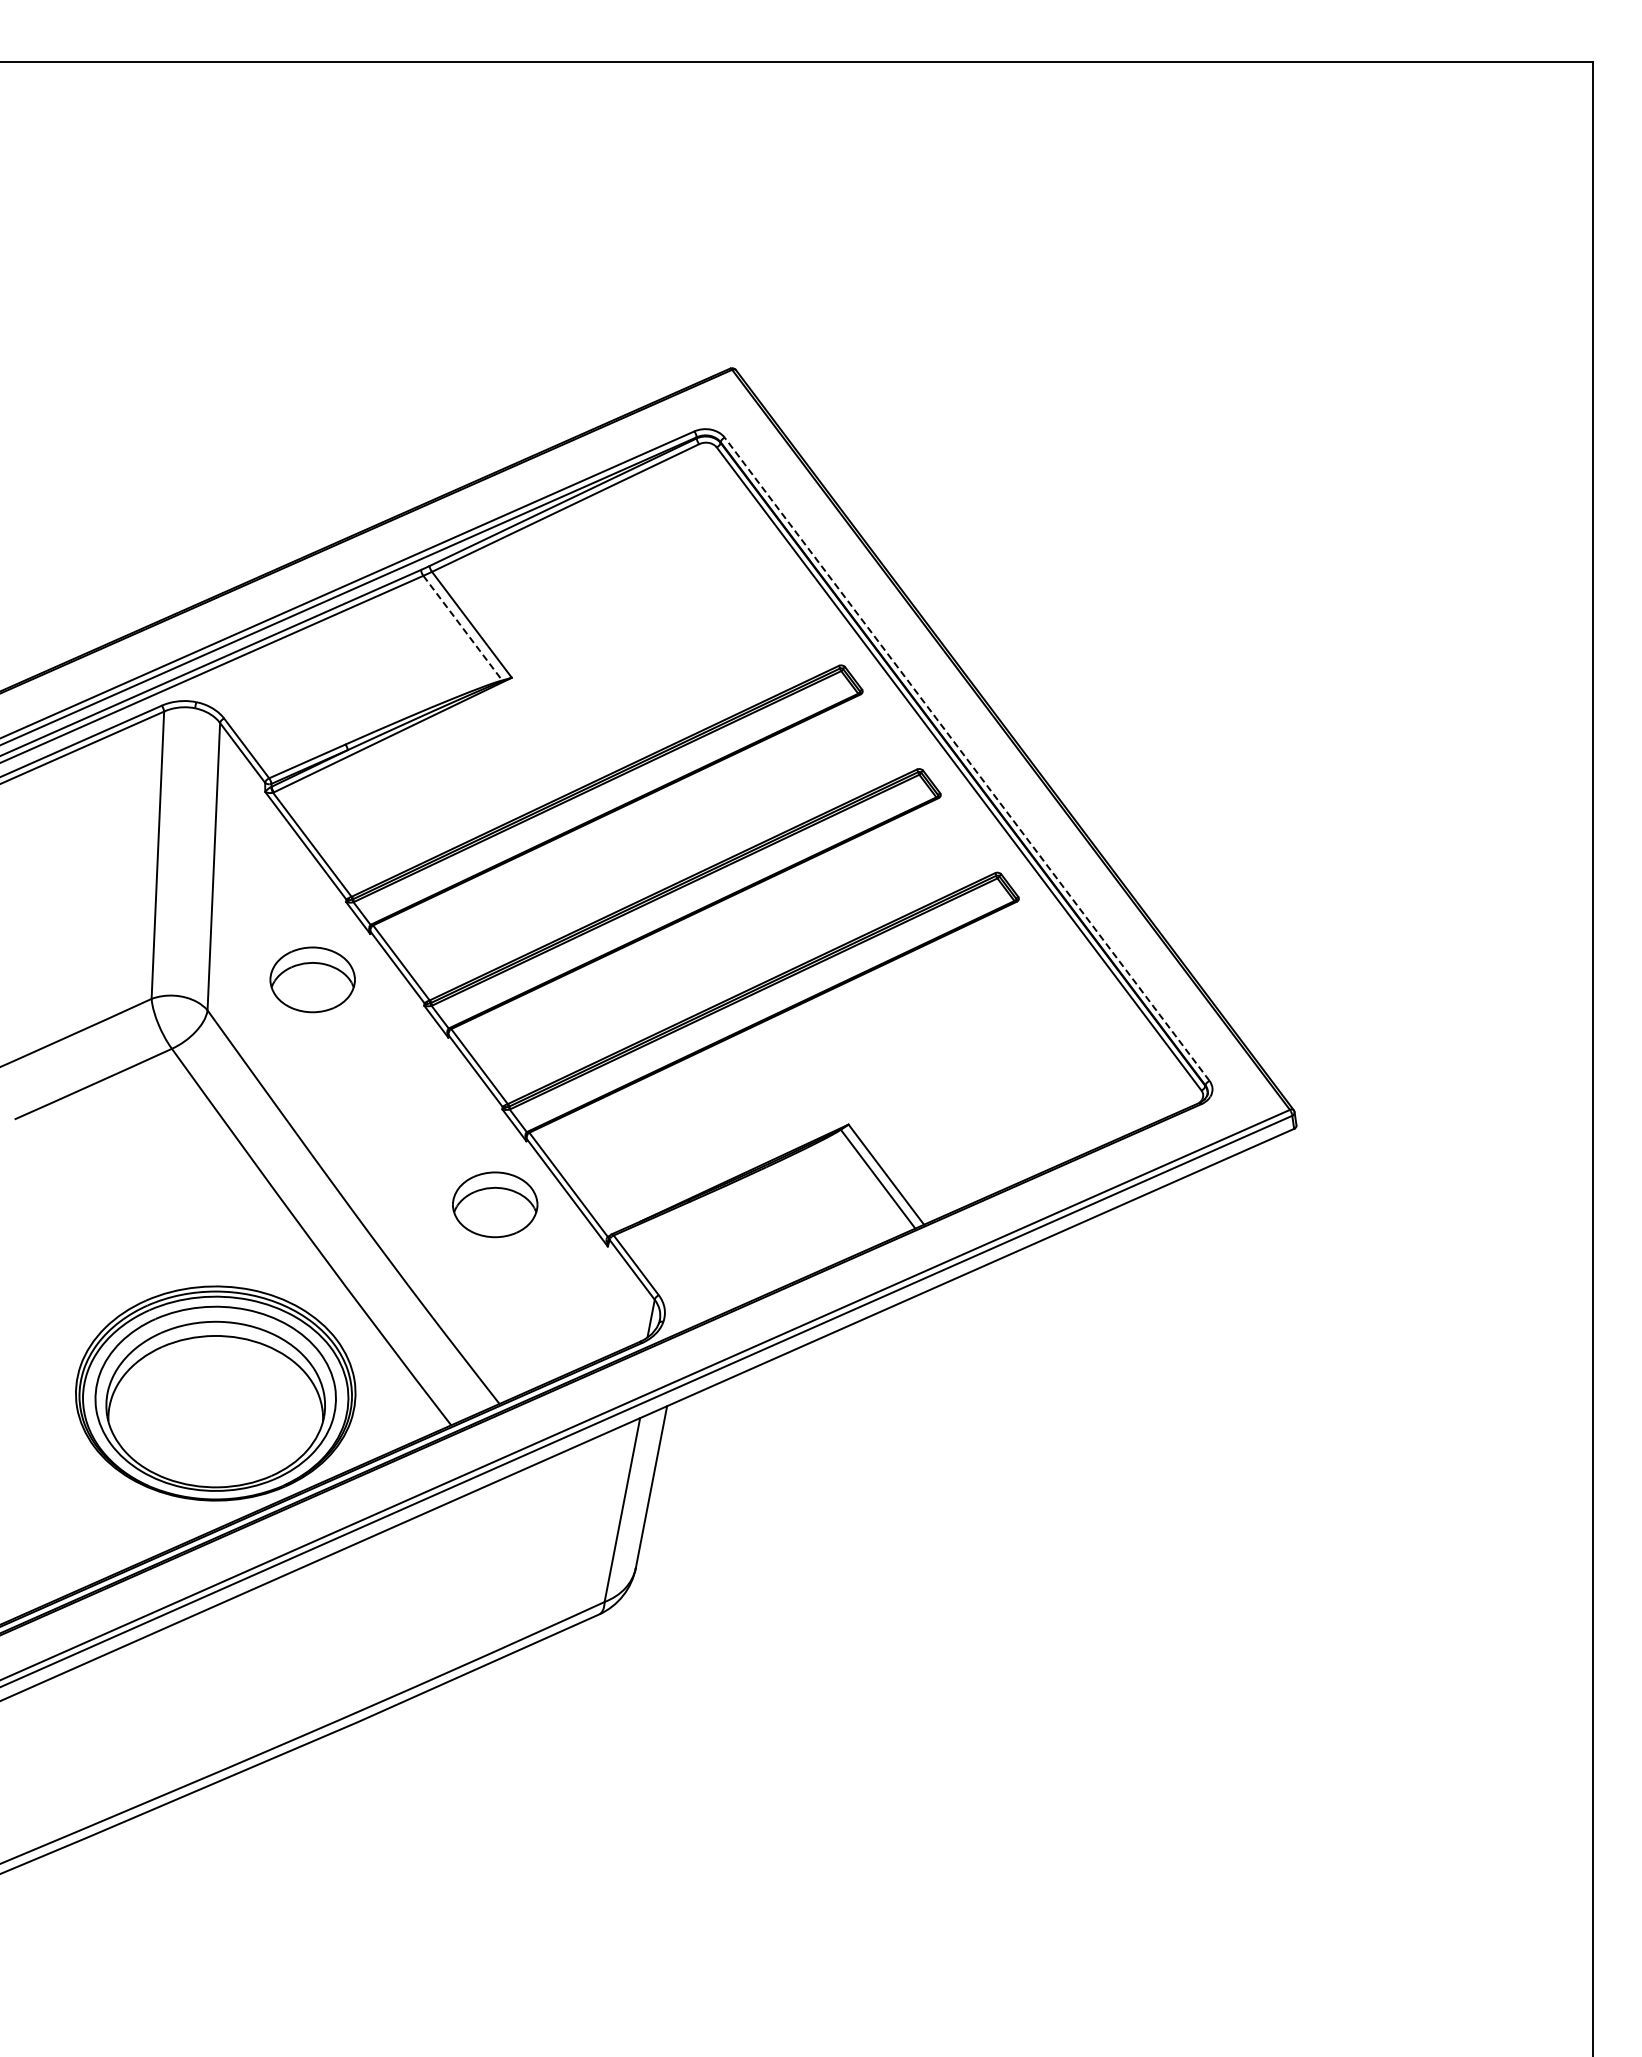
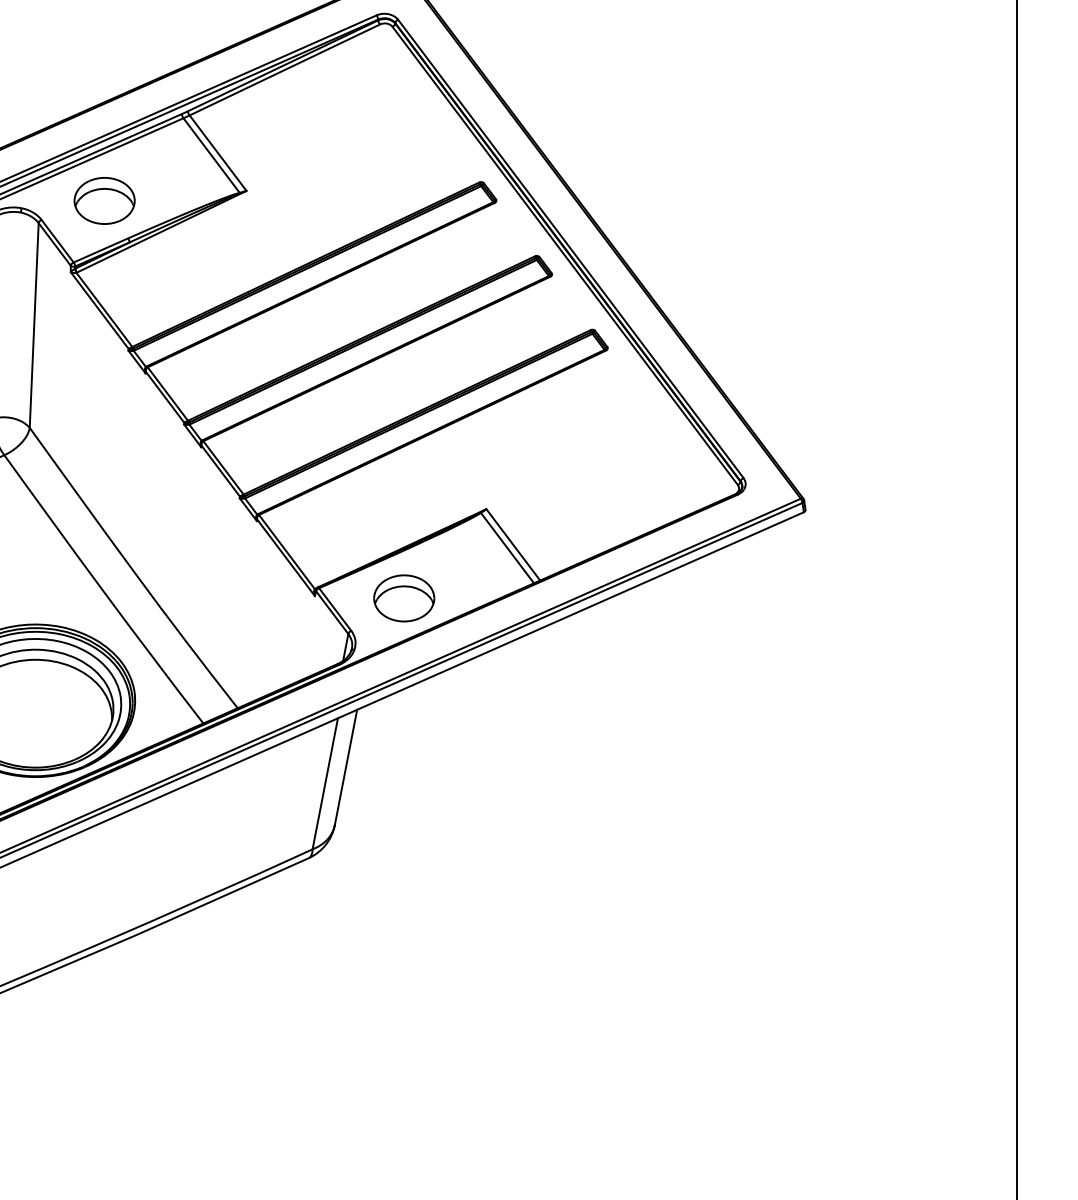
line: (462, 628) -> (211, 155), dashed -> solid
line: (967, 759) -> (571, 249), dashed -> solid
part: (312, 979) -> (104, 200), moved
part: (495, 1204) -> (404, 598), moved

